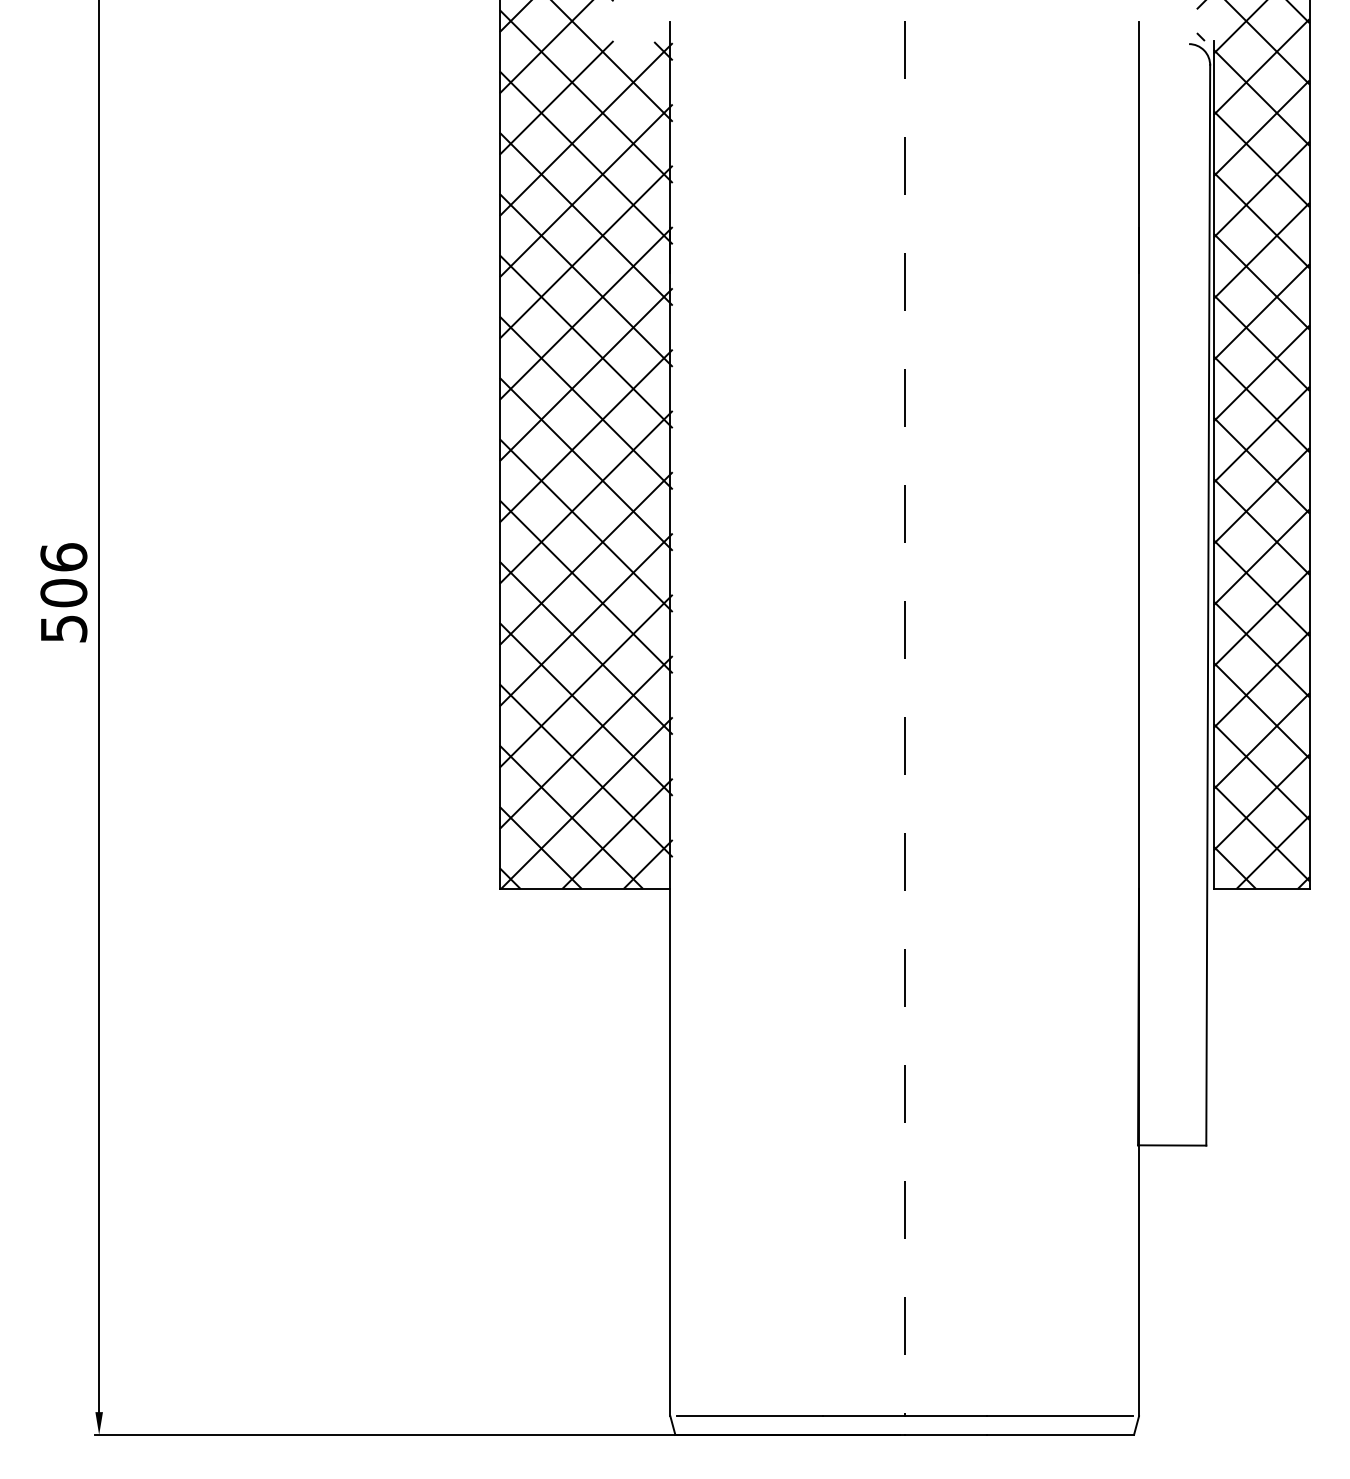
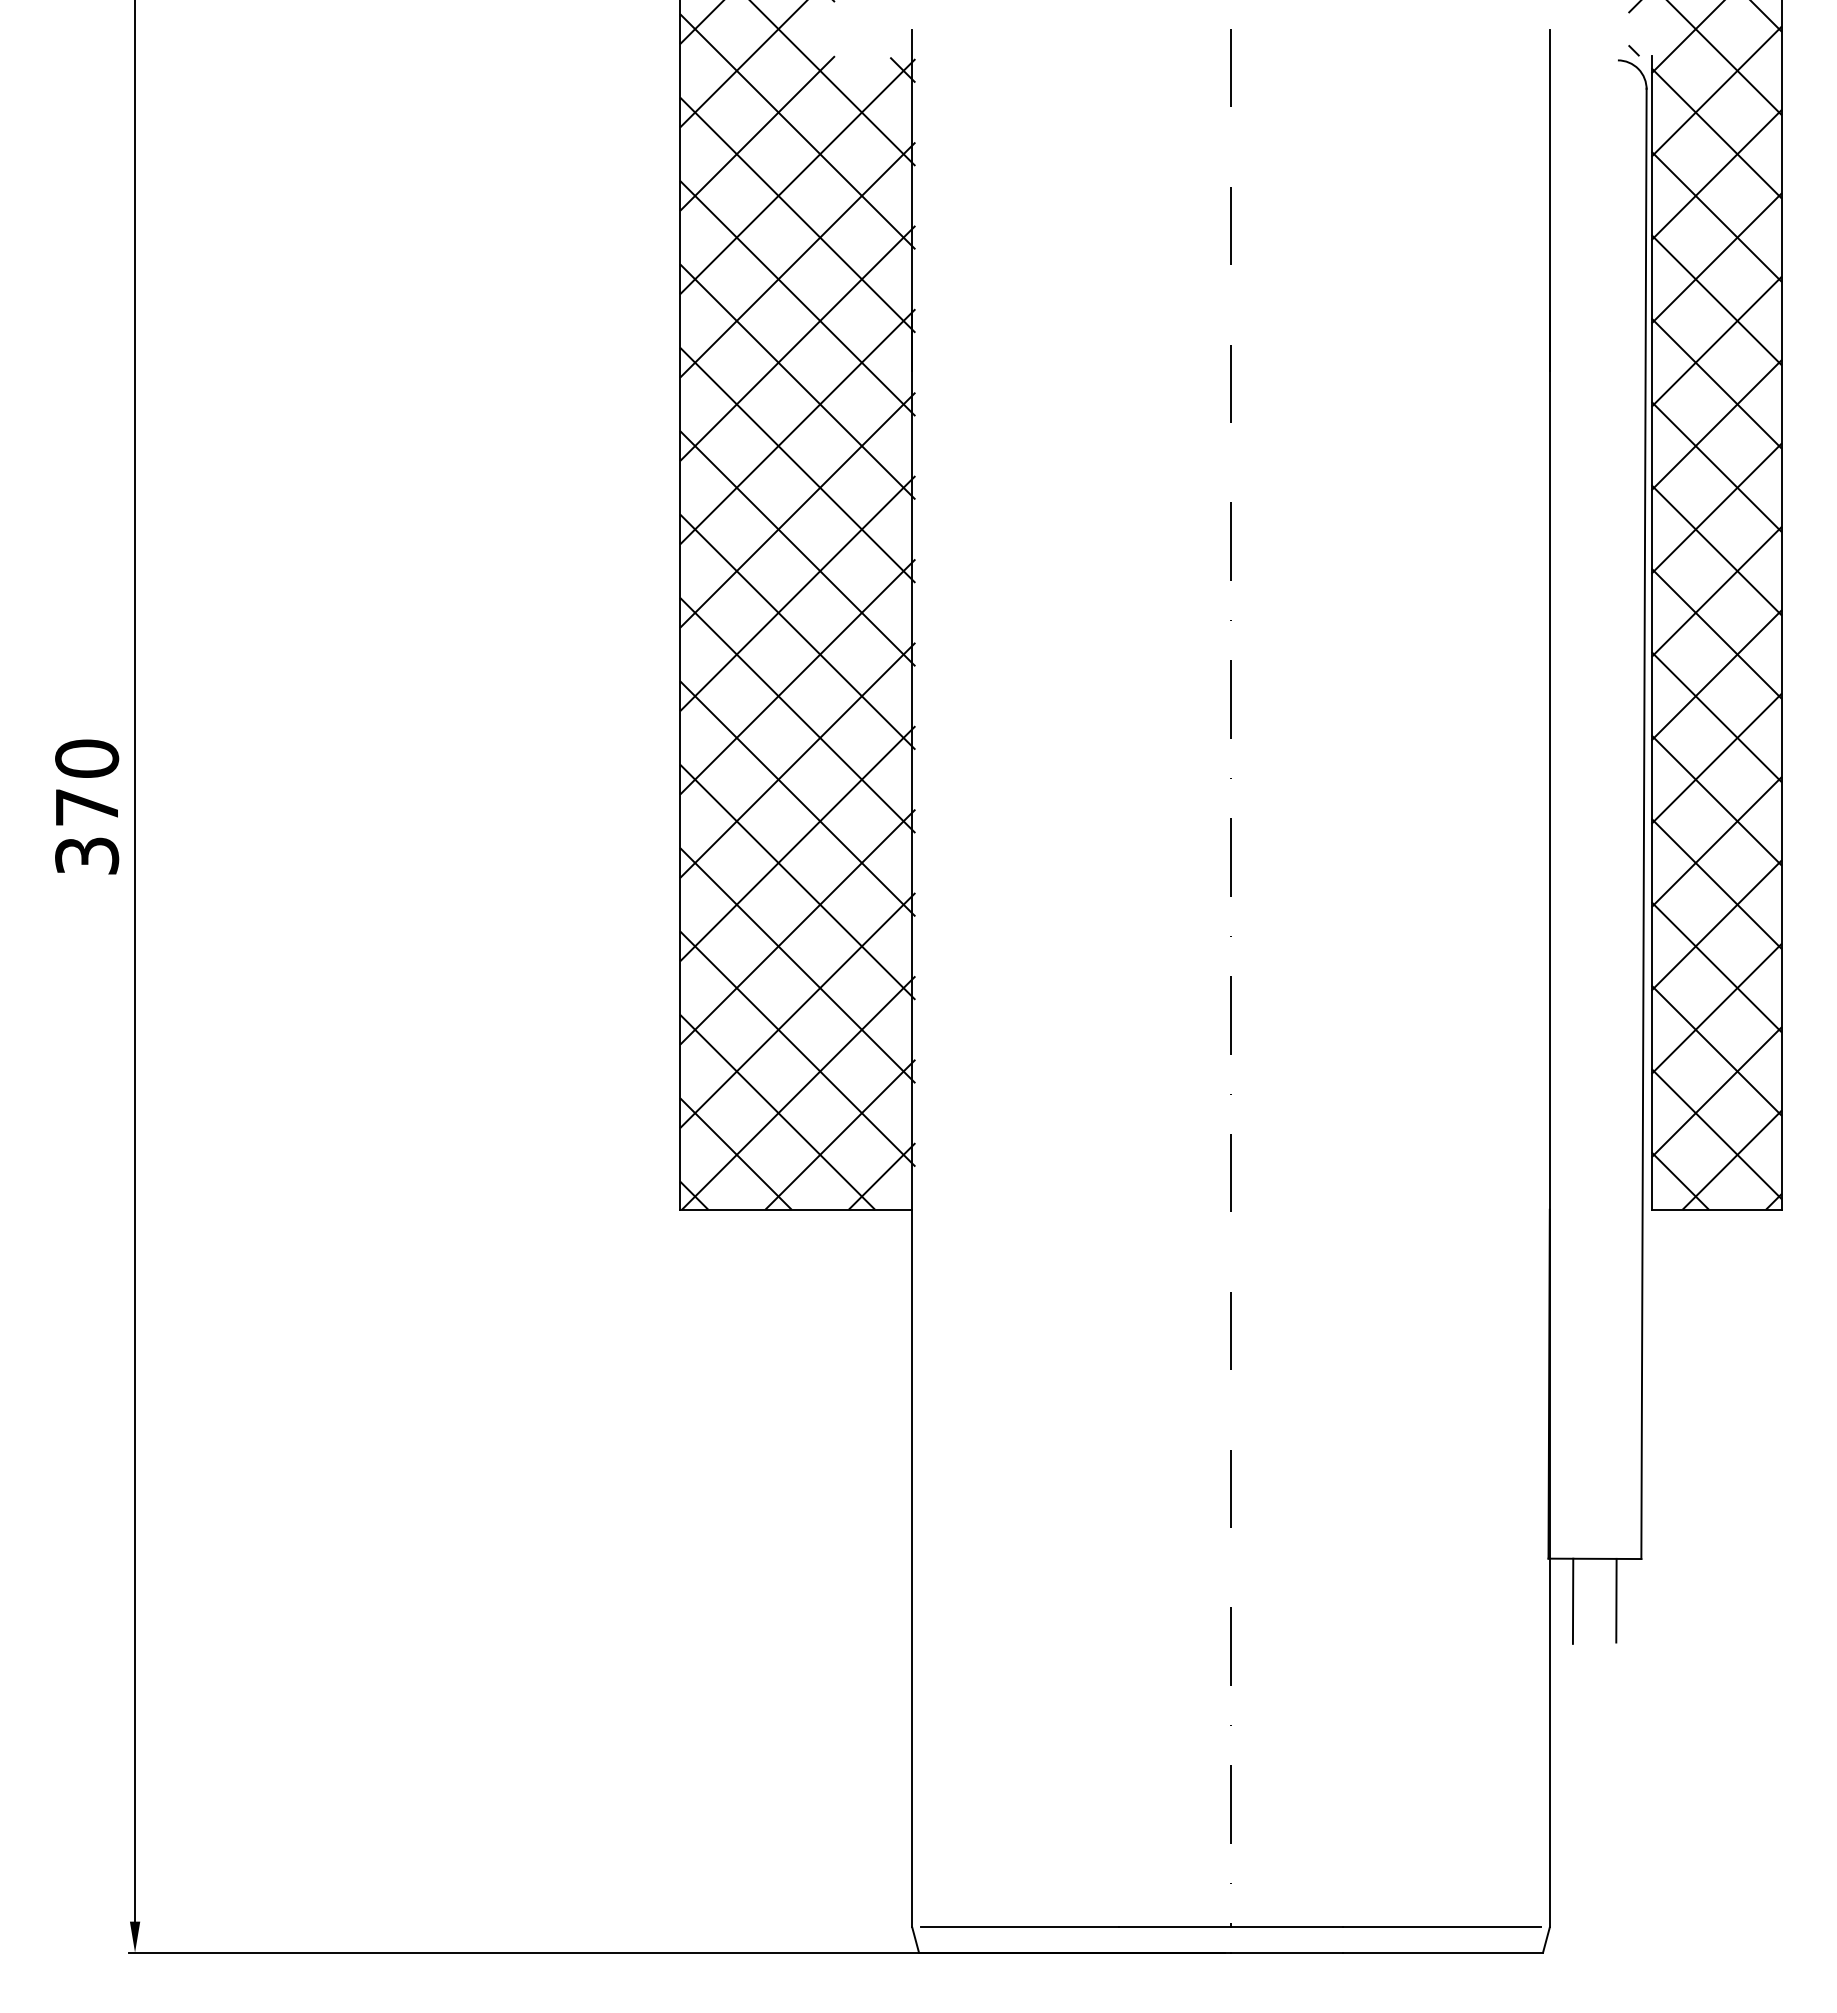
text: (64, 592) -> (87, 806), 506 -> 370
line: (1155, 1176) -> (1572, 1600), added
line: (1188, 1176) -> (1616, 1600), added

